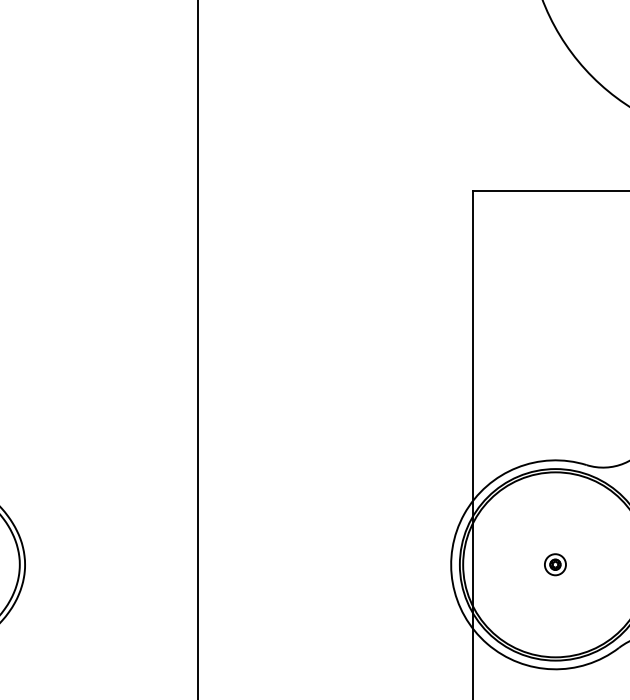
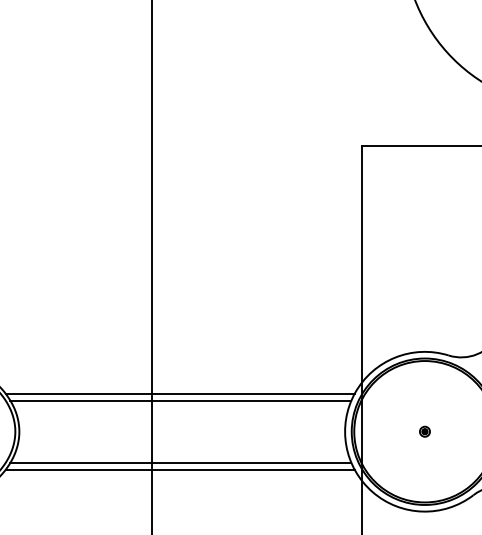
line: (235, 515) -> (180, 394), added
line: (236, 524) -> (180, 400), added
part: (555, 564) -> (424, 431), size x0.62
line: (236, 605) -> (180, 462), added
line: (235, 614) -> (180, 469), added

